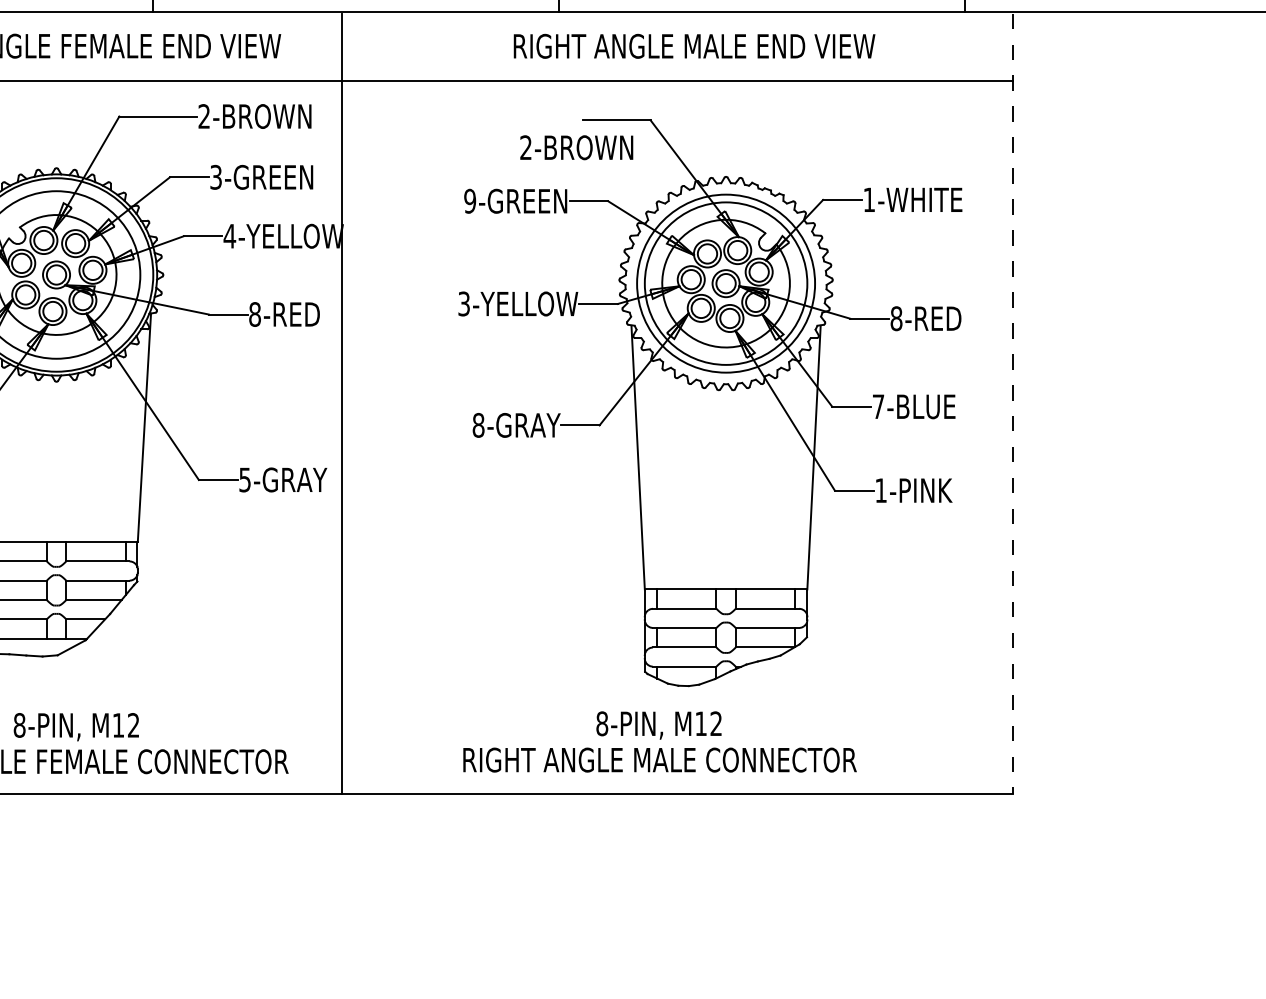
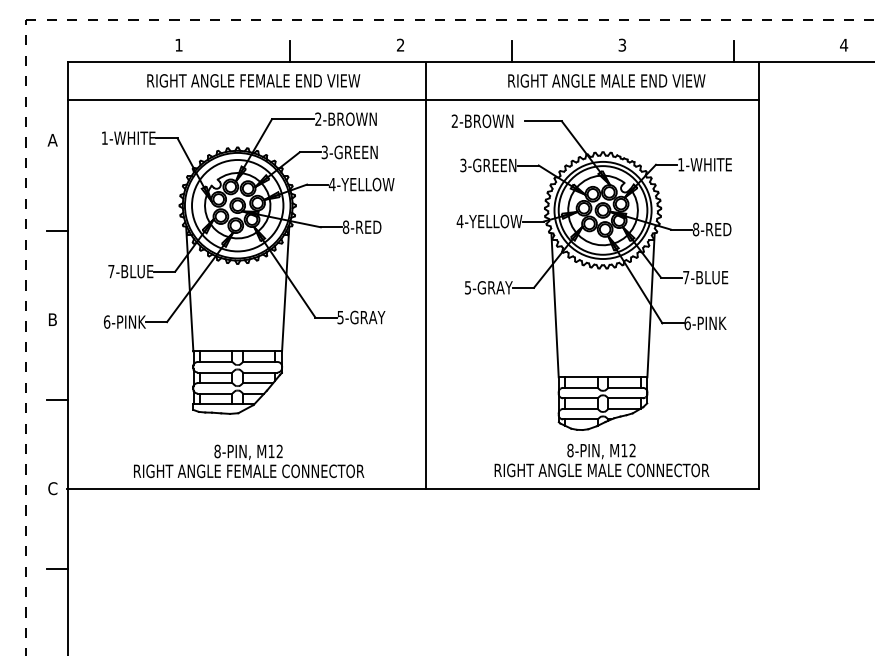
text: (693, 45) -> (606, 80), moved
text: (576, 146) -> (482, 120), moved
text: (470, 199) -> (463, 164), 9-GREEN -> 3-GREEN
text: (462, 303) -> (459, 221), 3-YELLOW -> 4-YELLOW
line: (342, 402) -> (425, 275), moved
line: (1012, 402) -> (759, 275), dashed -> solid
text: (477, 424) -> (467, 287), 8-GRAY -> 5-GRAY
text: (880, 490) -> (687, 323), 1-PINK -> 6-PINK
text: (659, 741) -> (601, 460), moved

